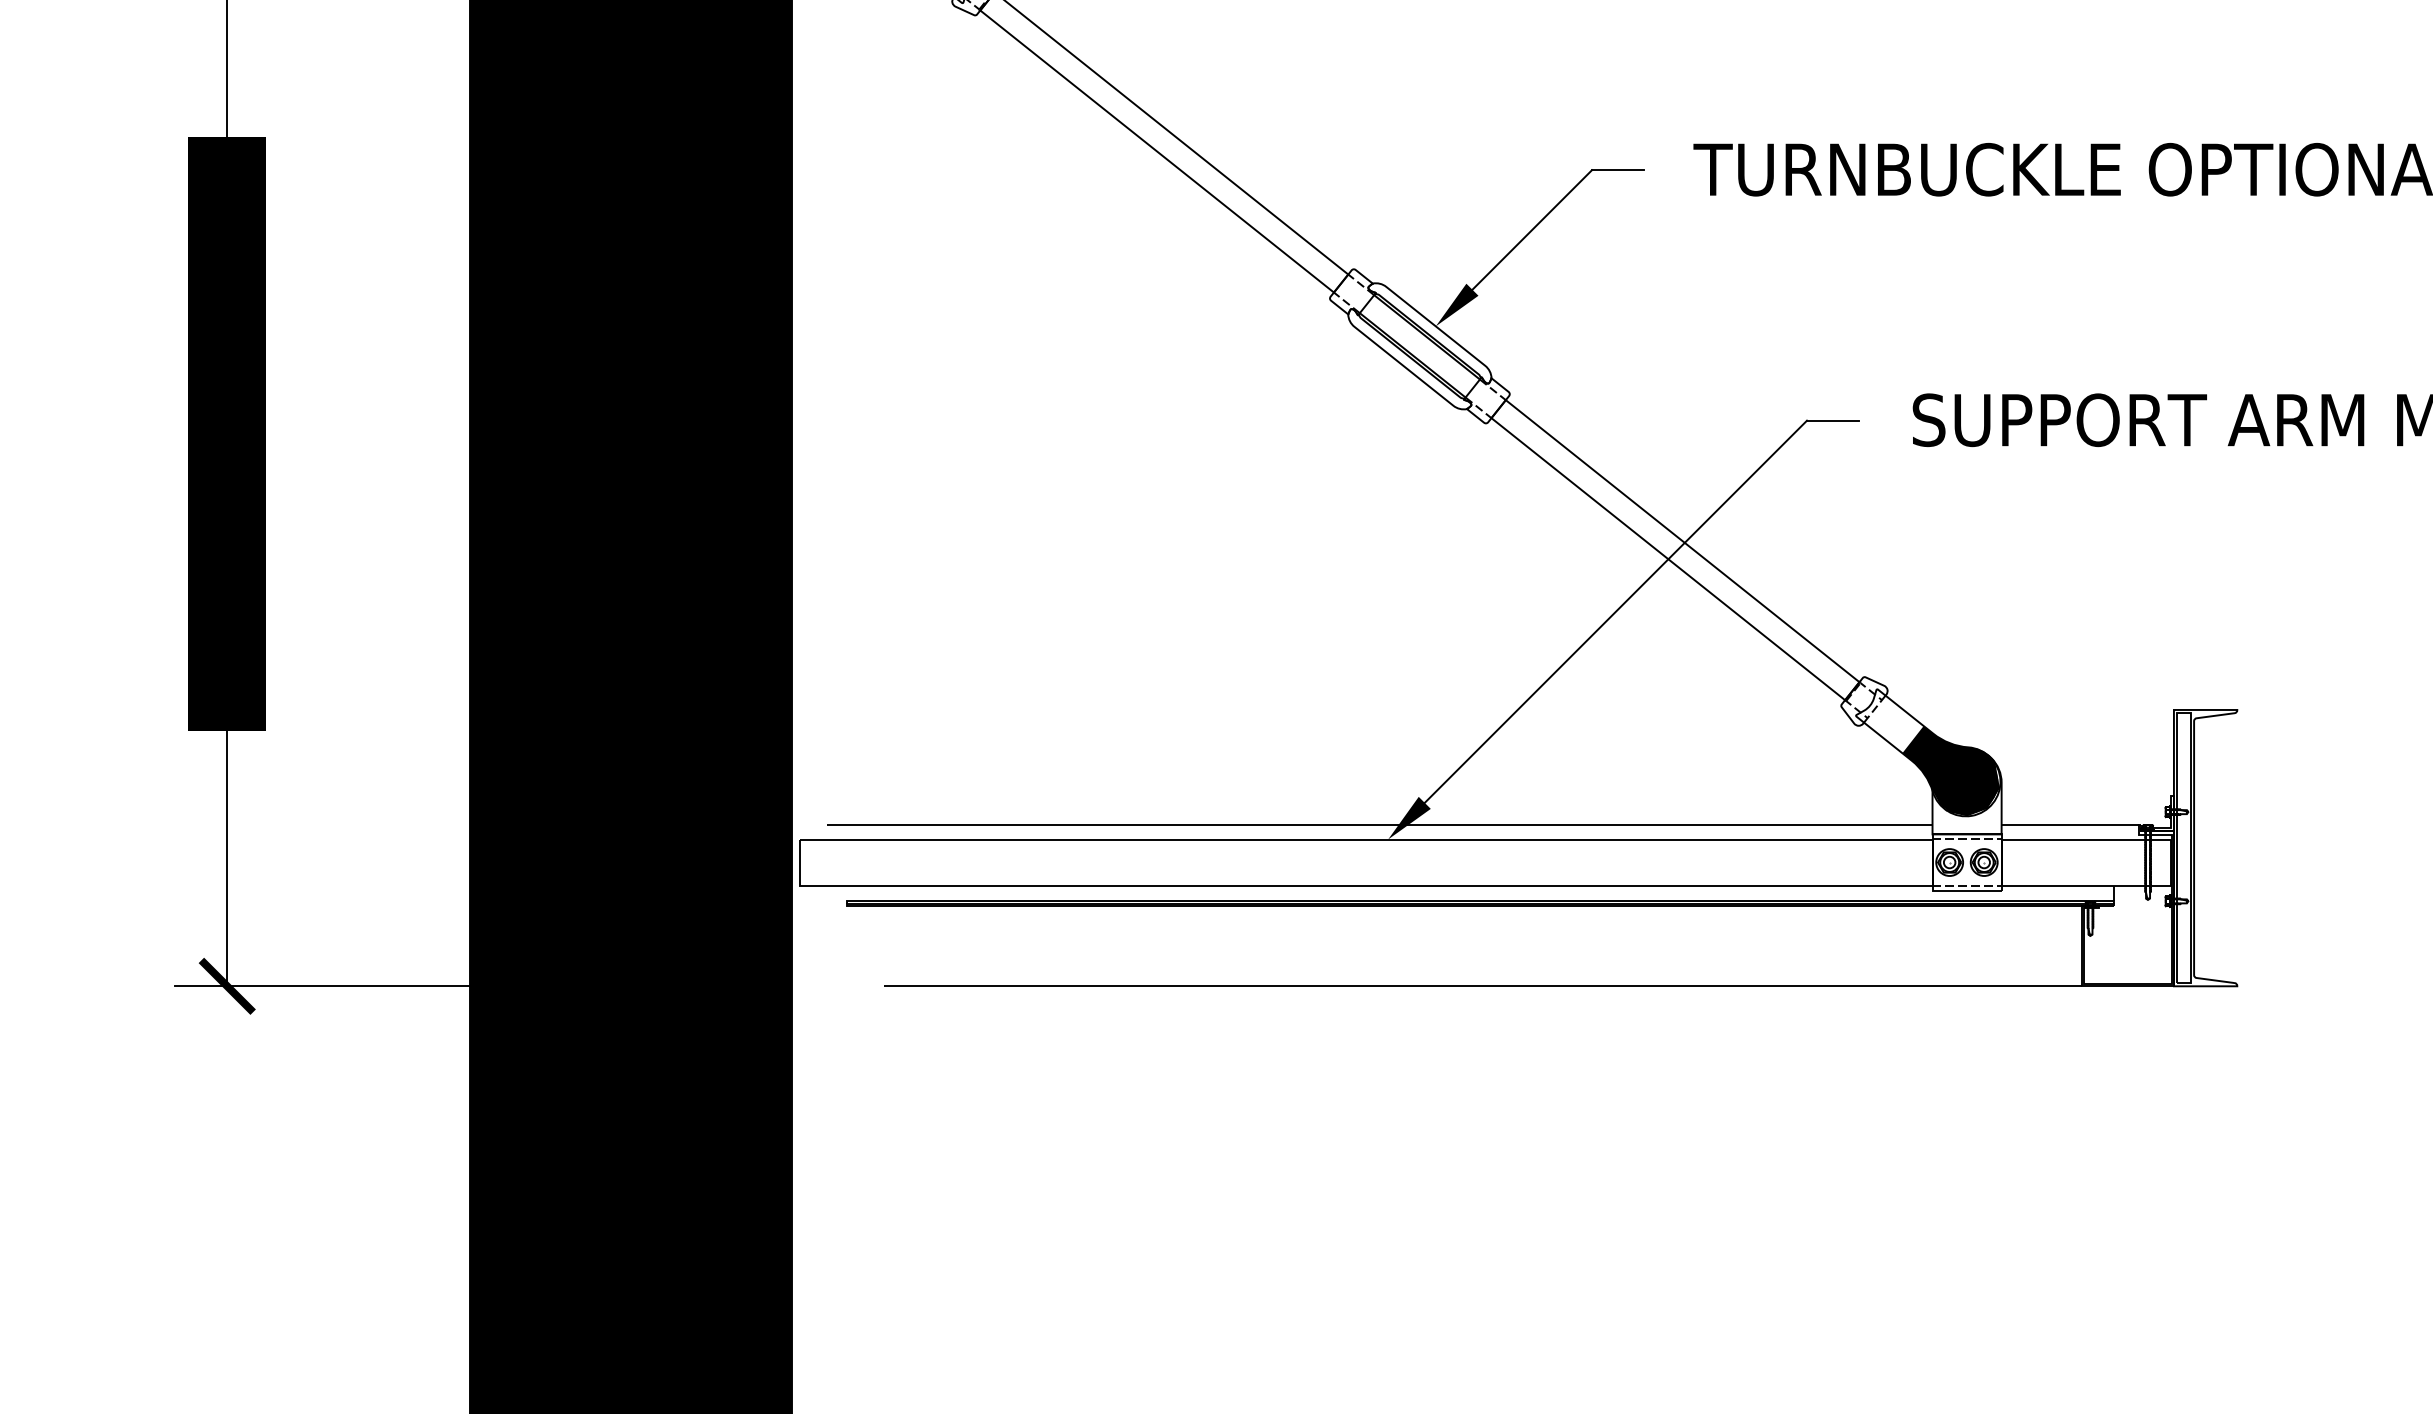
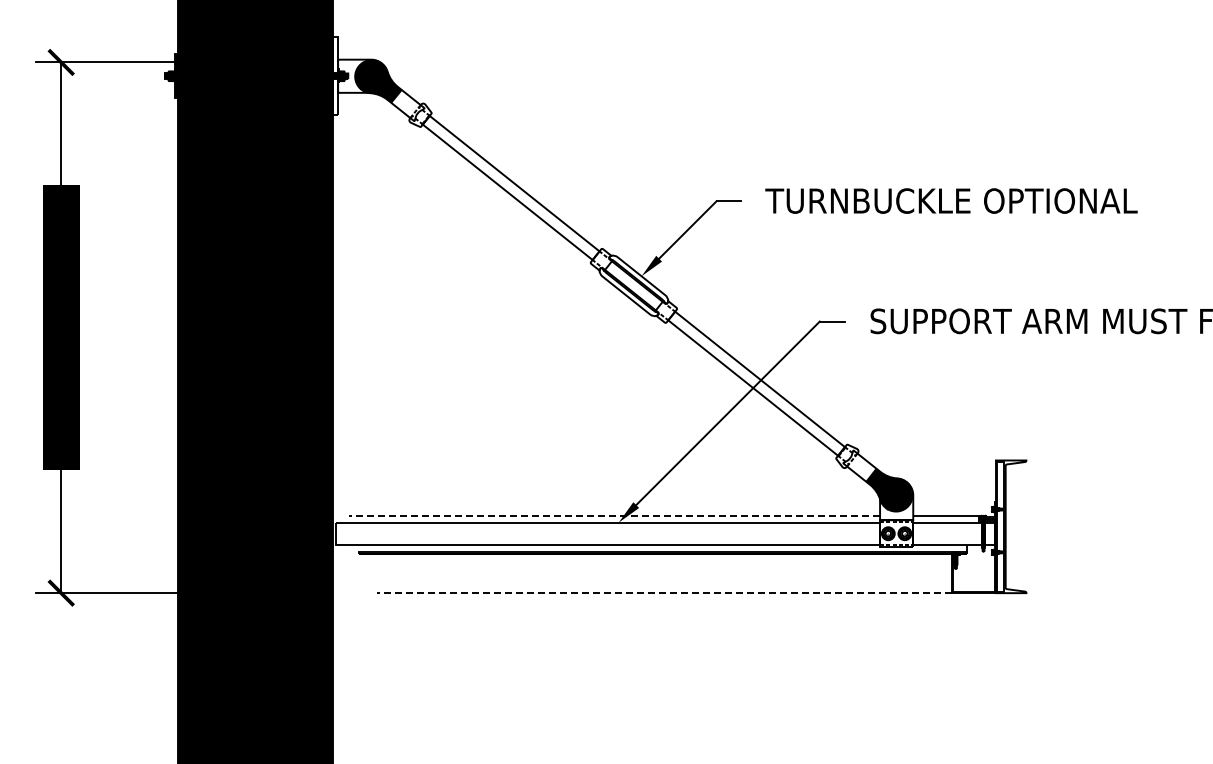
line: (1379, 824) -> (614, 515), solid -> dashed
line: (1481, 987) -> (663, 593), solid -> dashed

